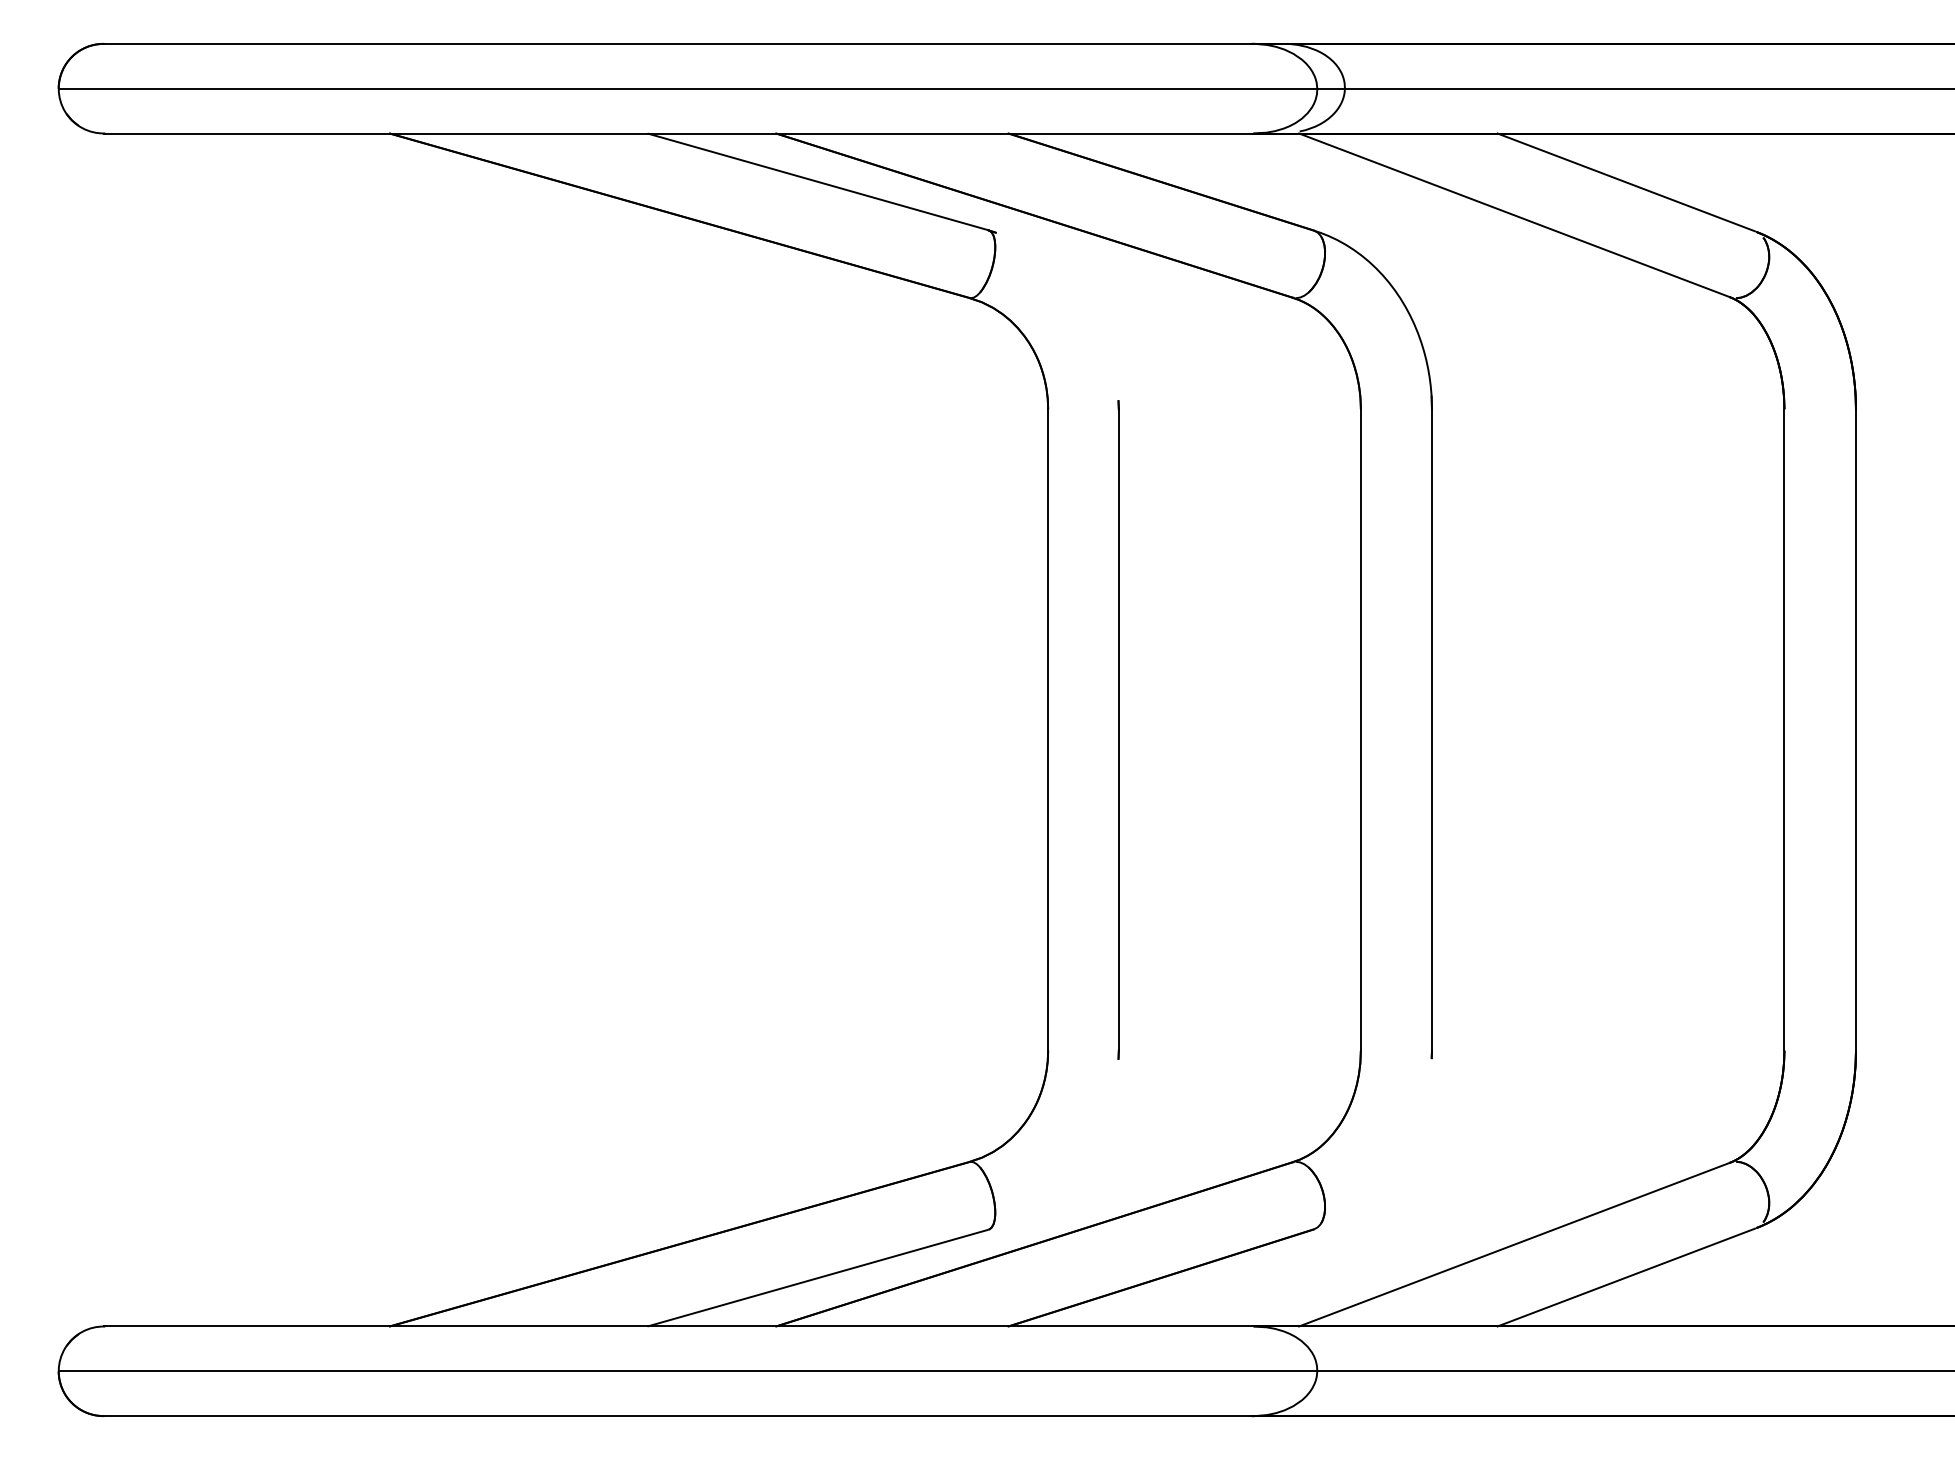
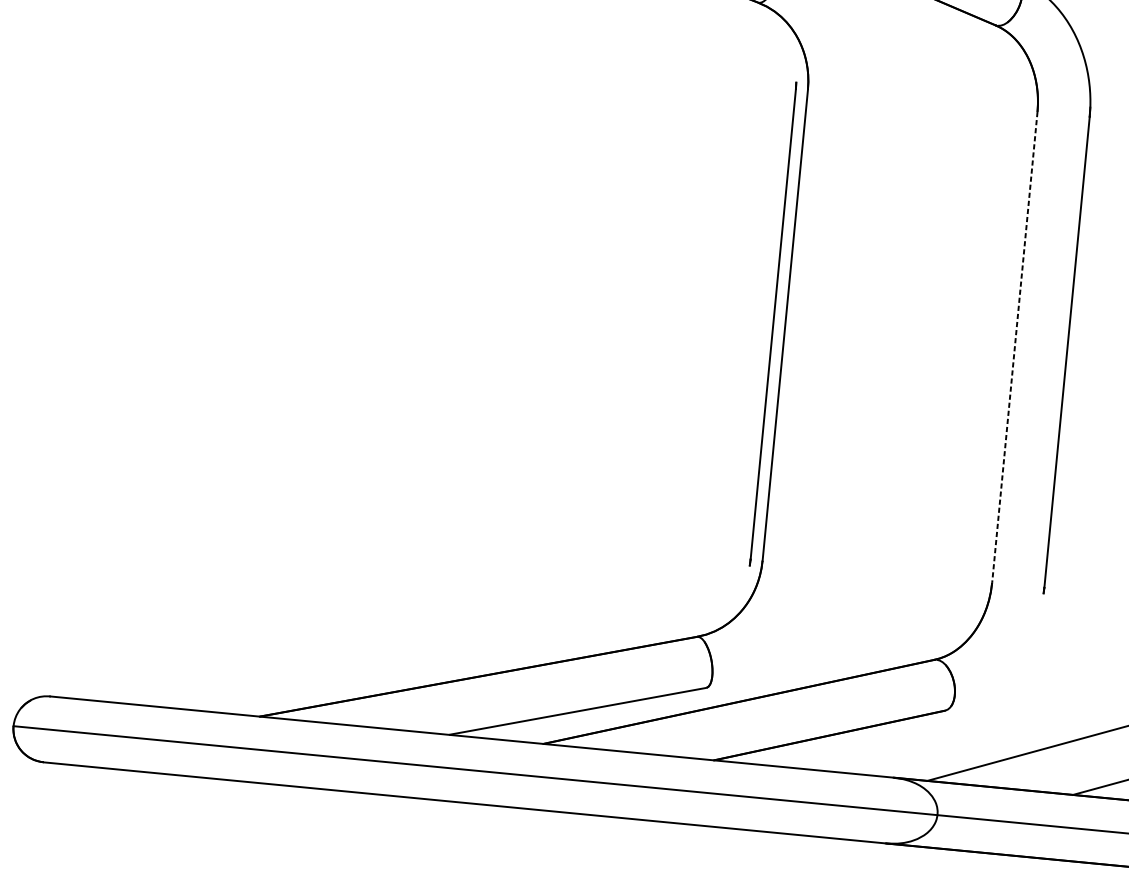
line: (1118, 729) -> (773, 323), moved
line: (1360, 729) -> (1014, 347), solid -> dashed

